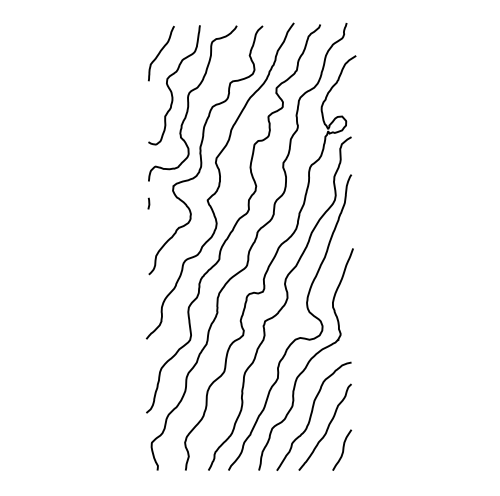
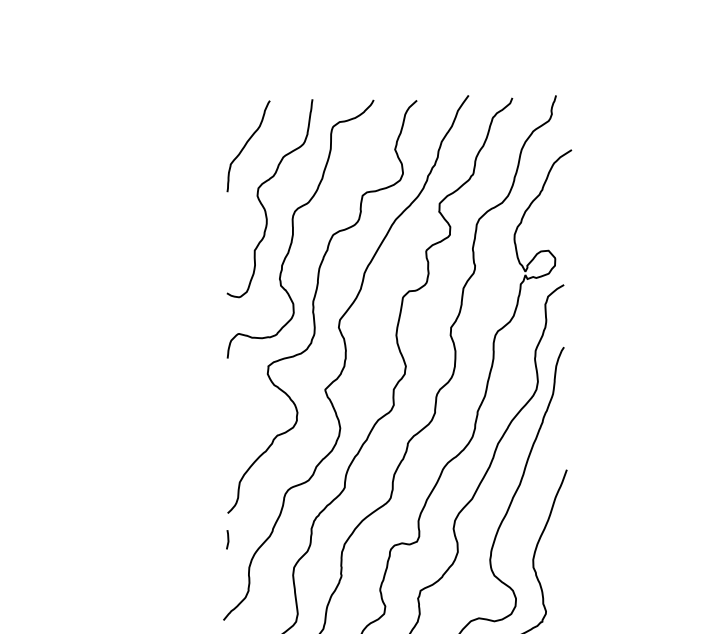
line: (148, 203) -> (227, 539), moved

